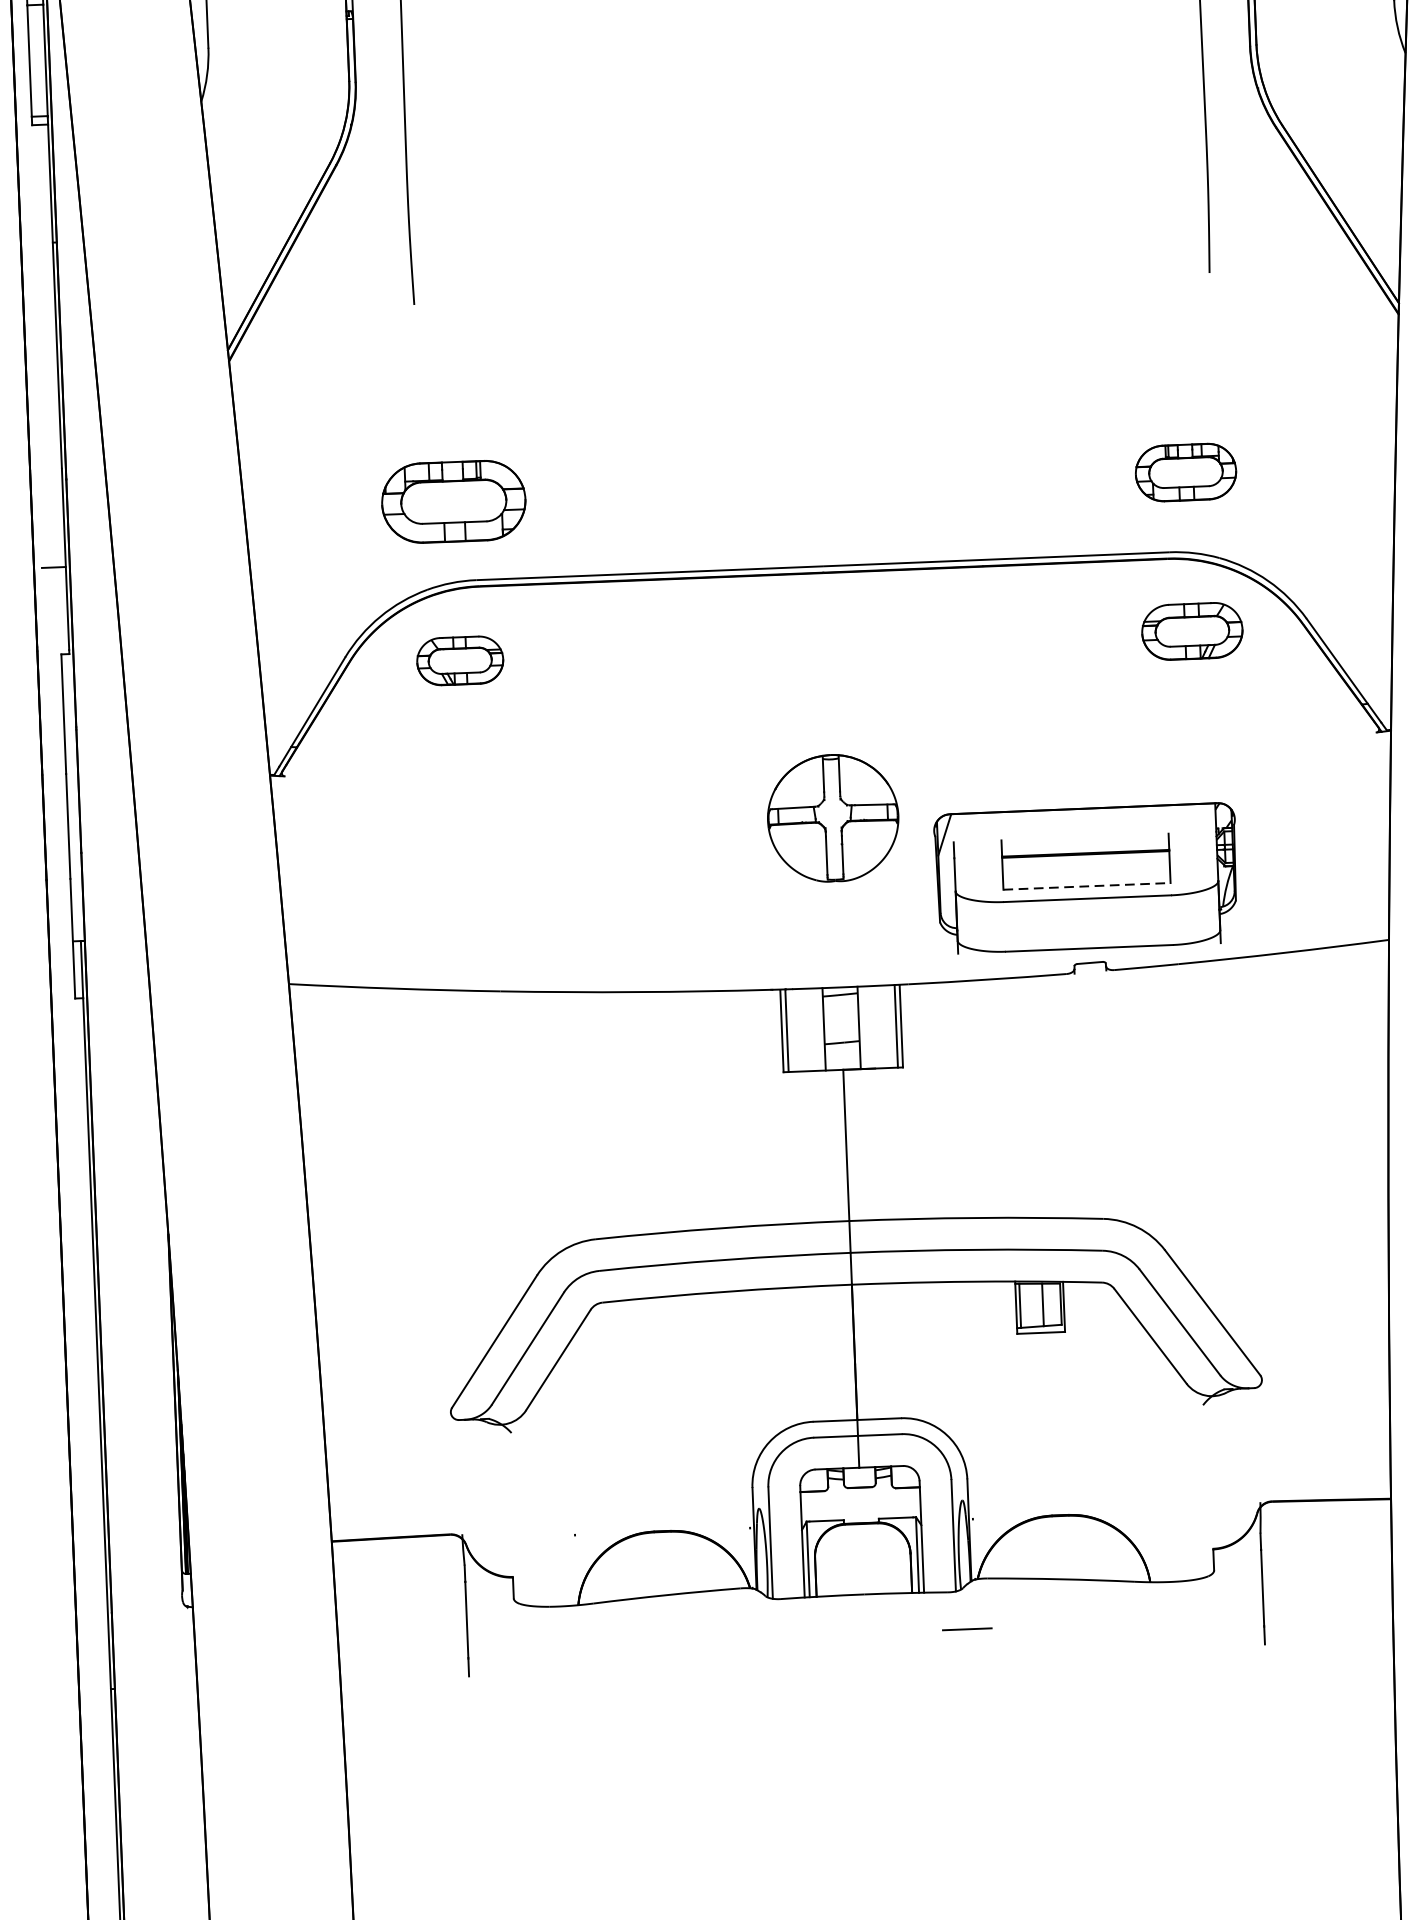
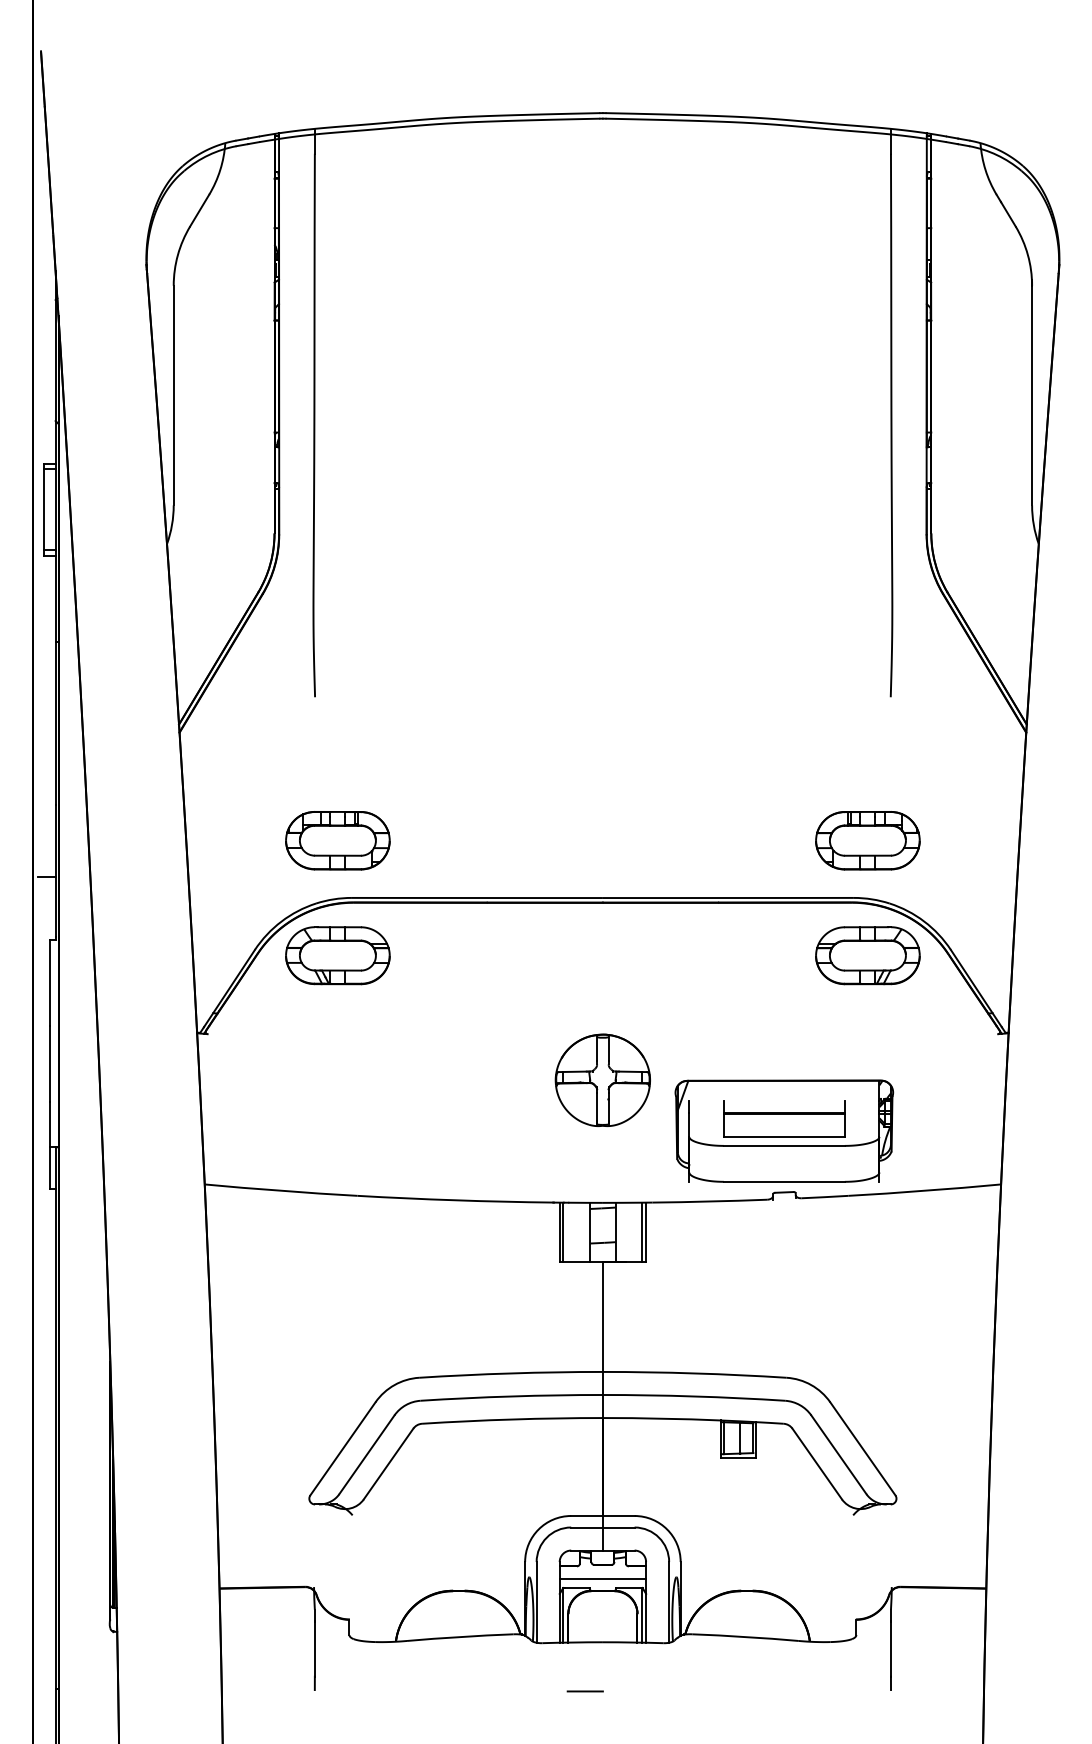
part: (1185, 472) -> (867, 840), size x1.43
part: (1191, 631) -> (867, 955), size x1.43
part: (459, 660) -> (337, 955), size x1.67
line: (1087, 885) -> (784, 1136), dashed -> solid
line: (860, 1507) -> (602, 1579), added
line: (966, 1629) -> (584, 1691), moved

